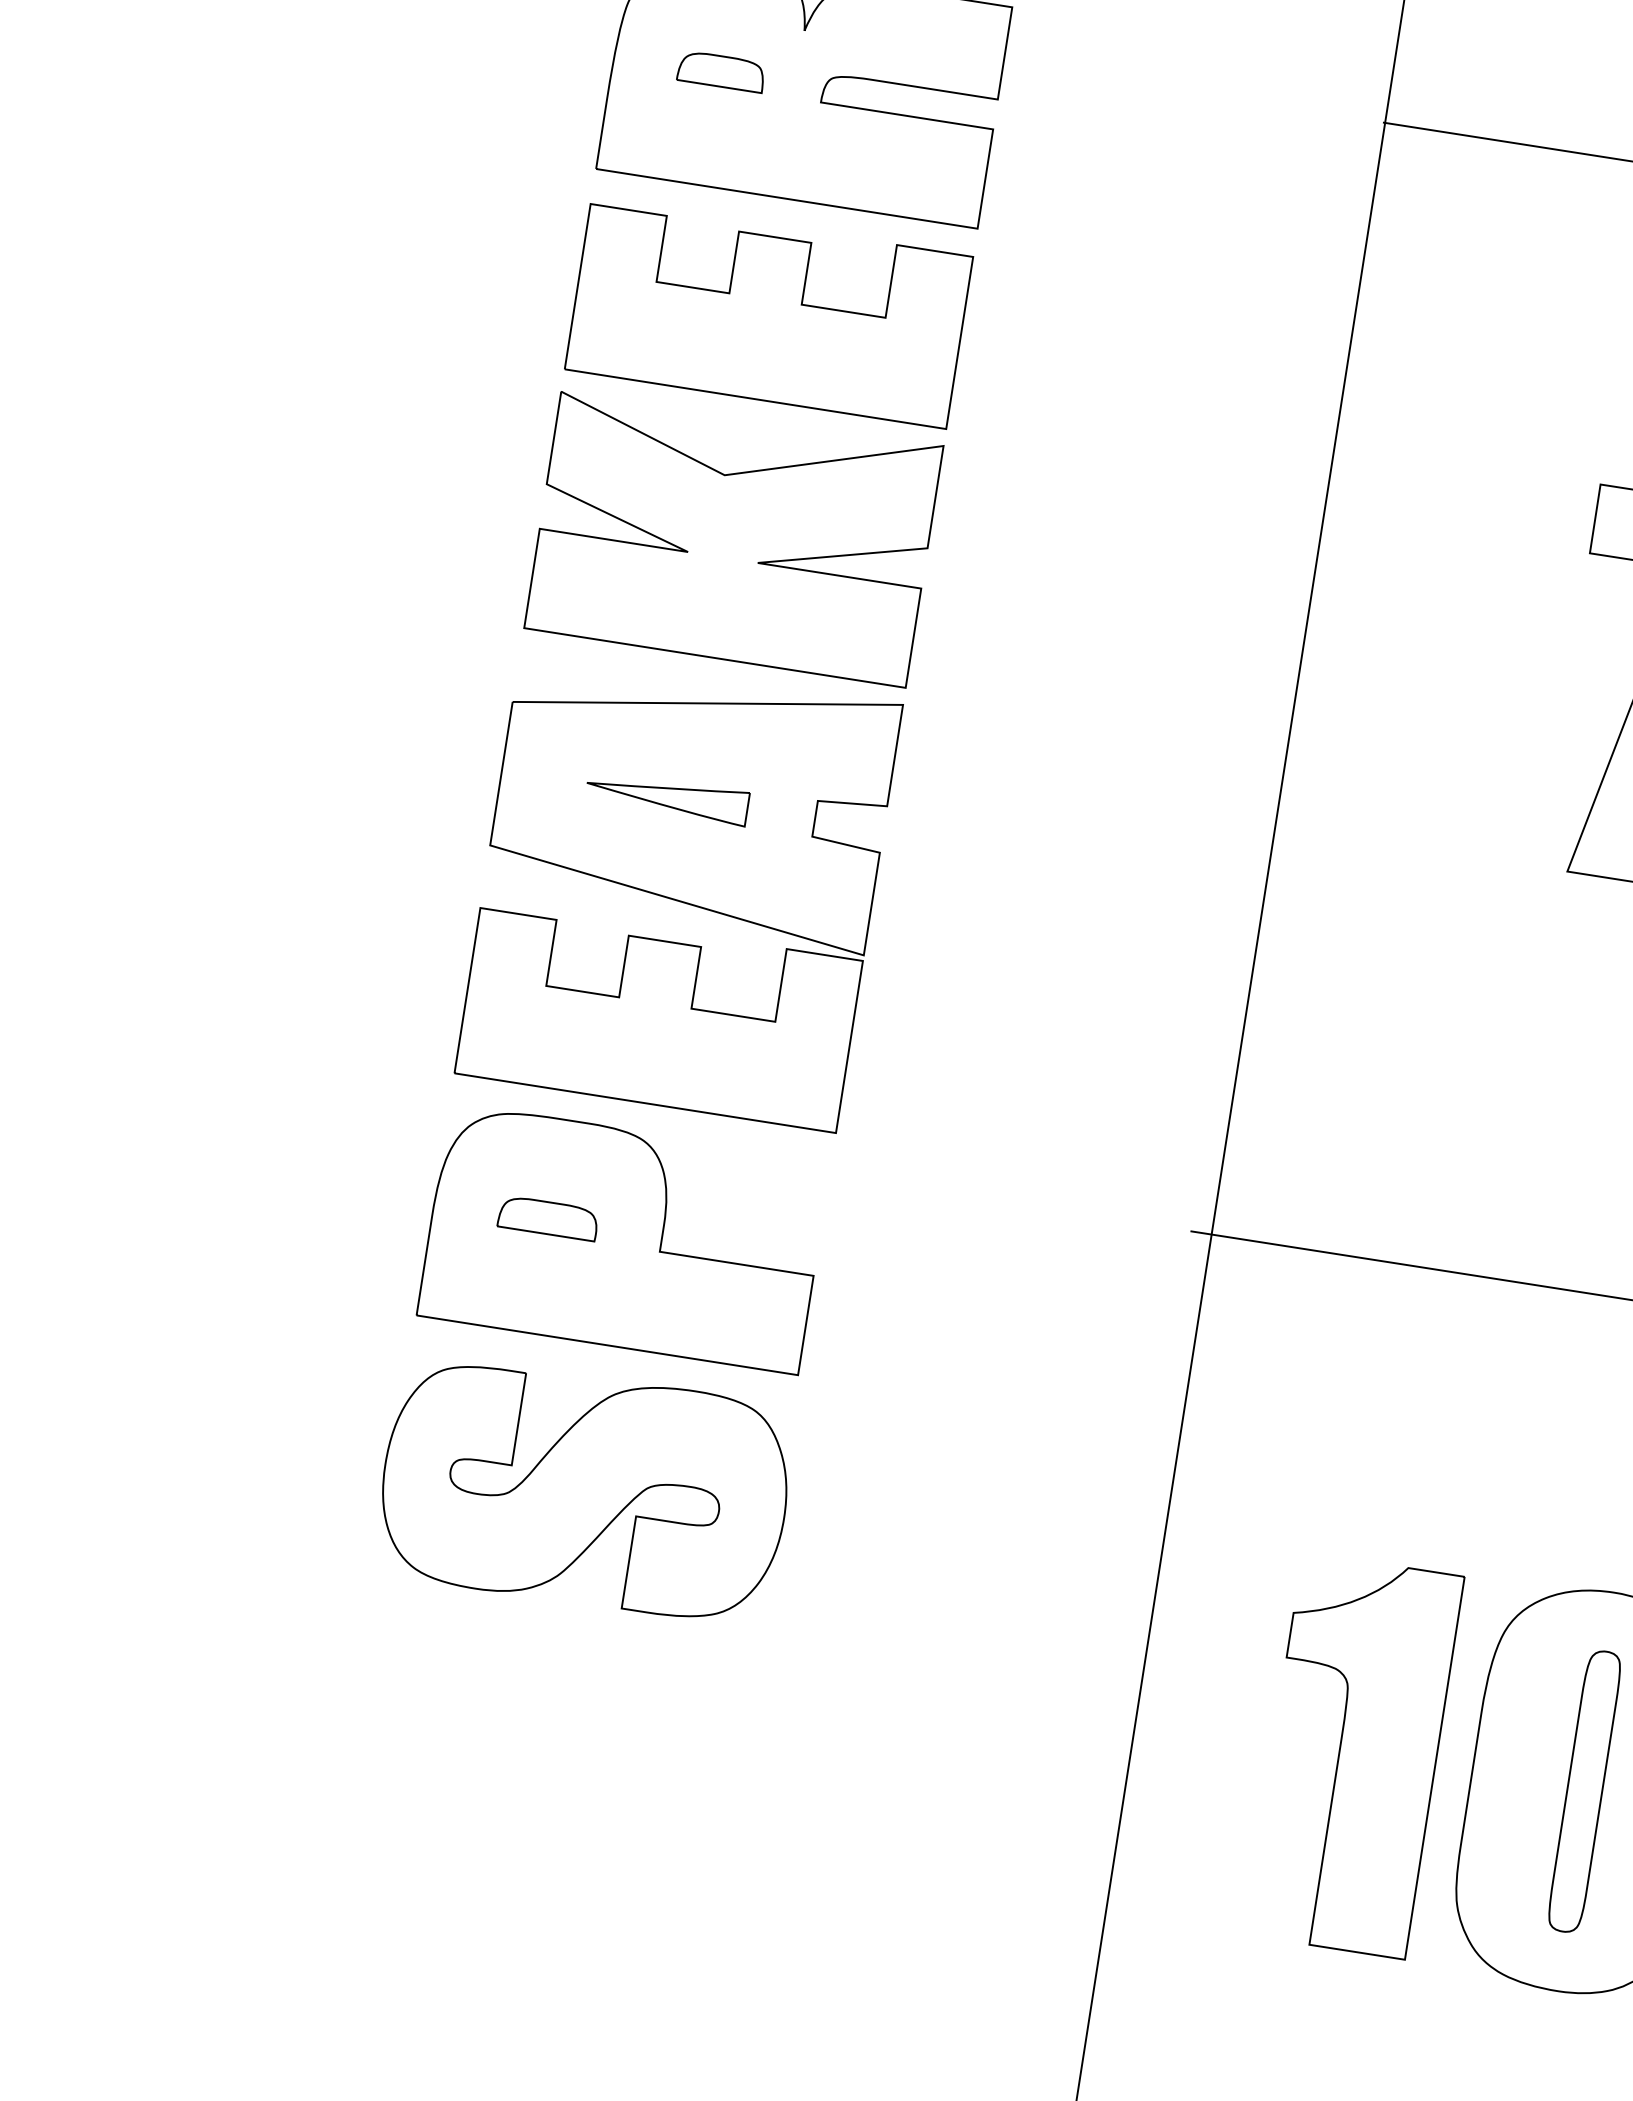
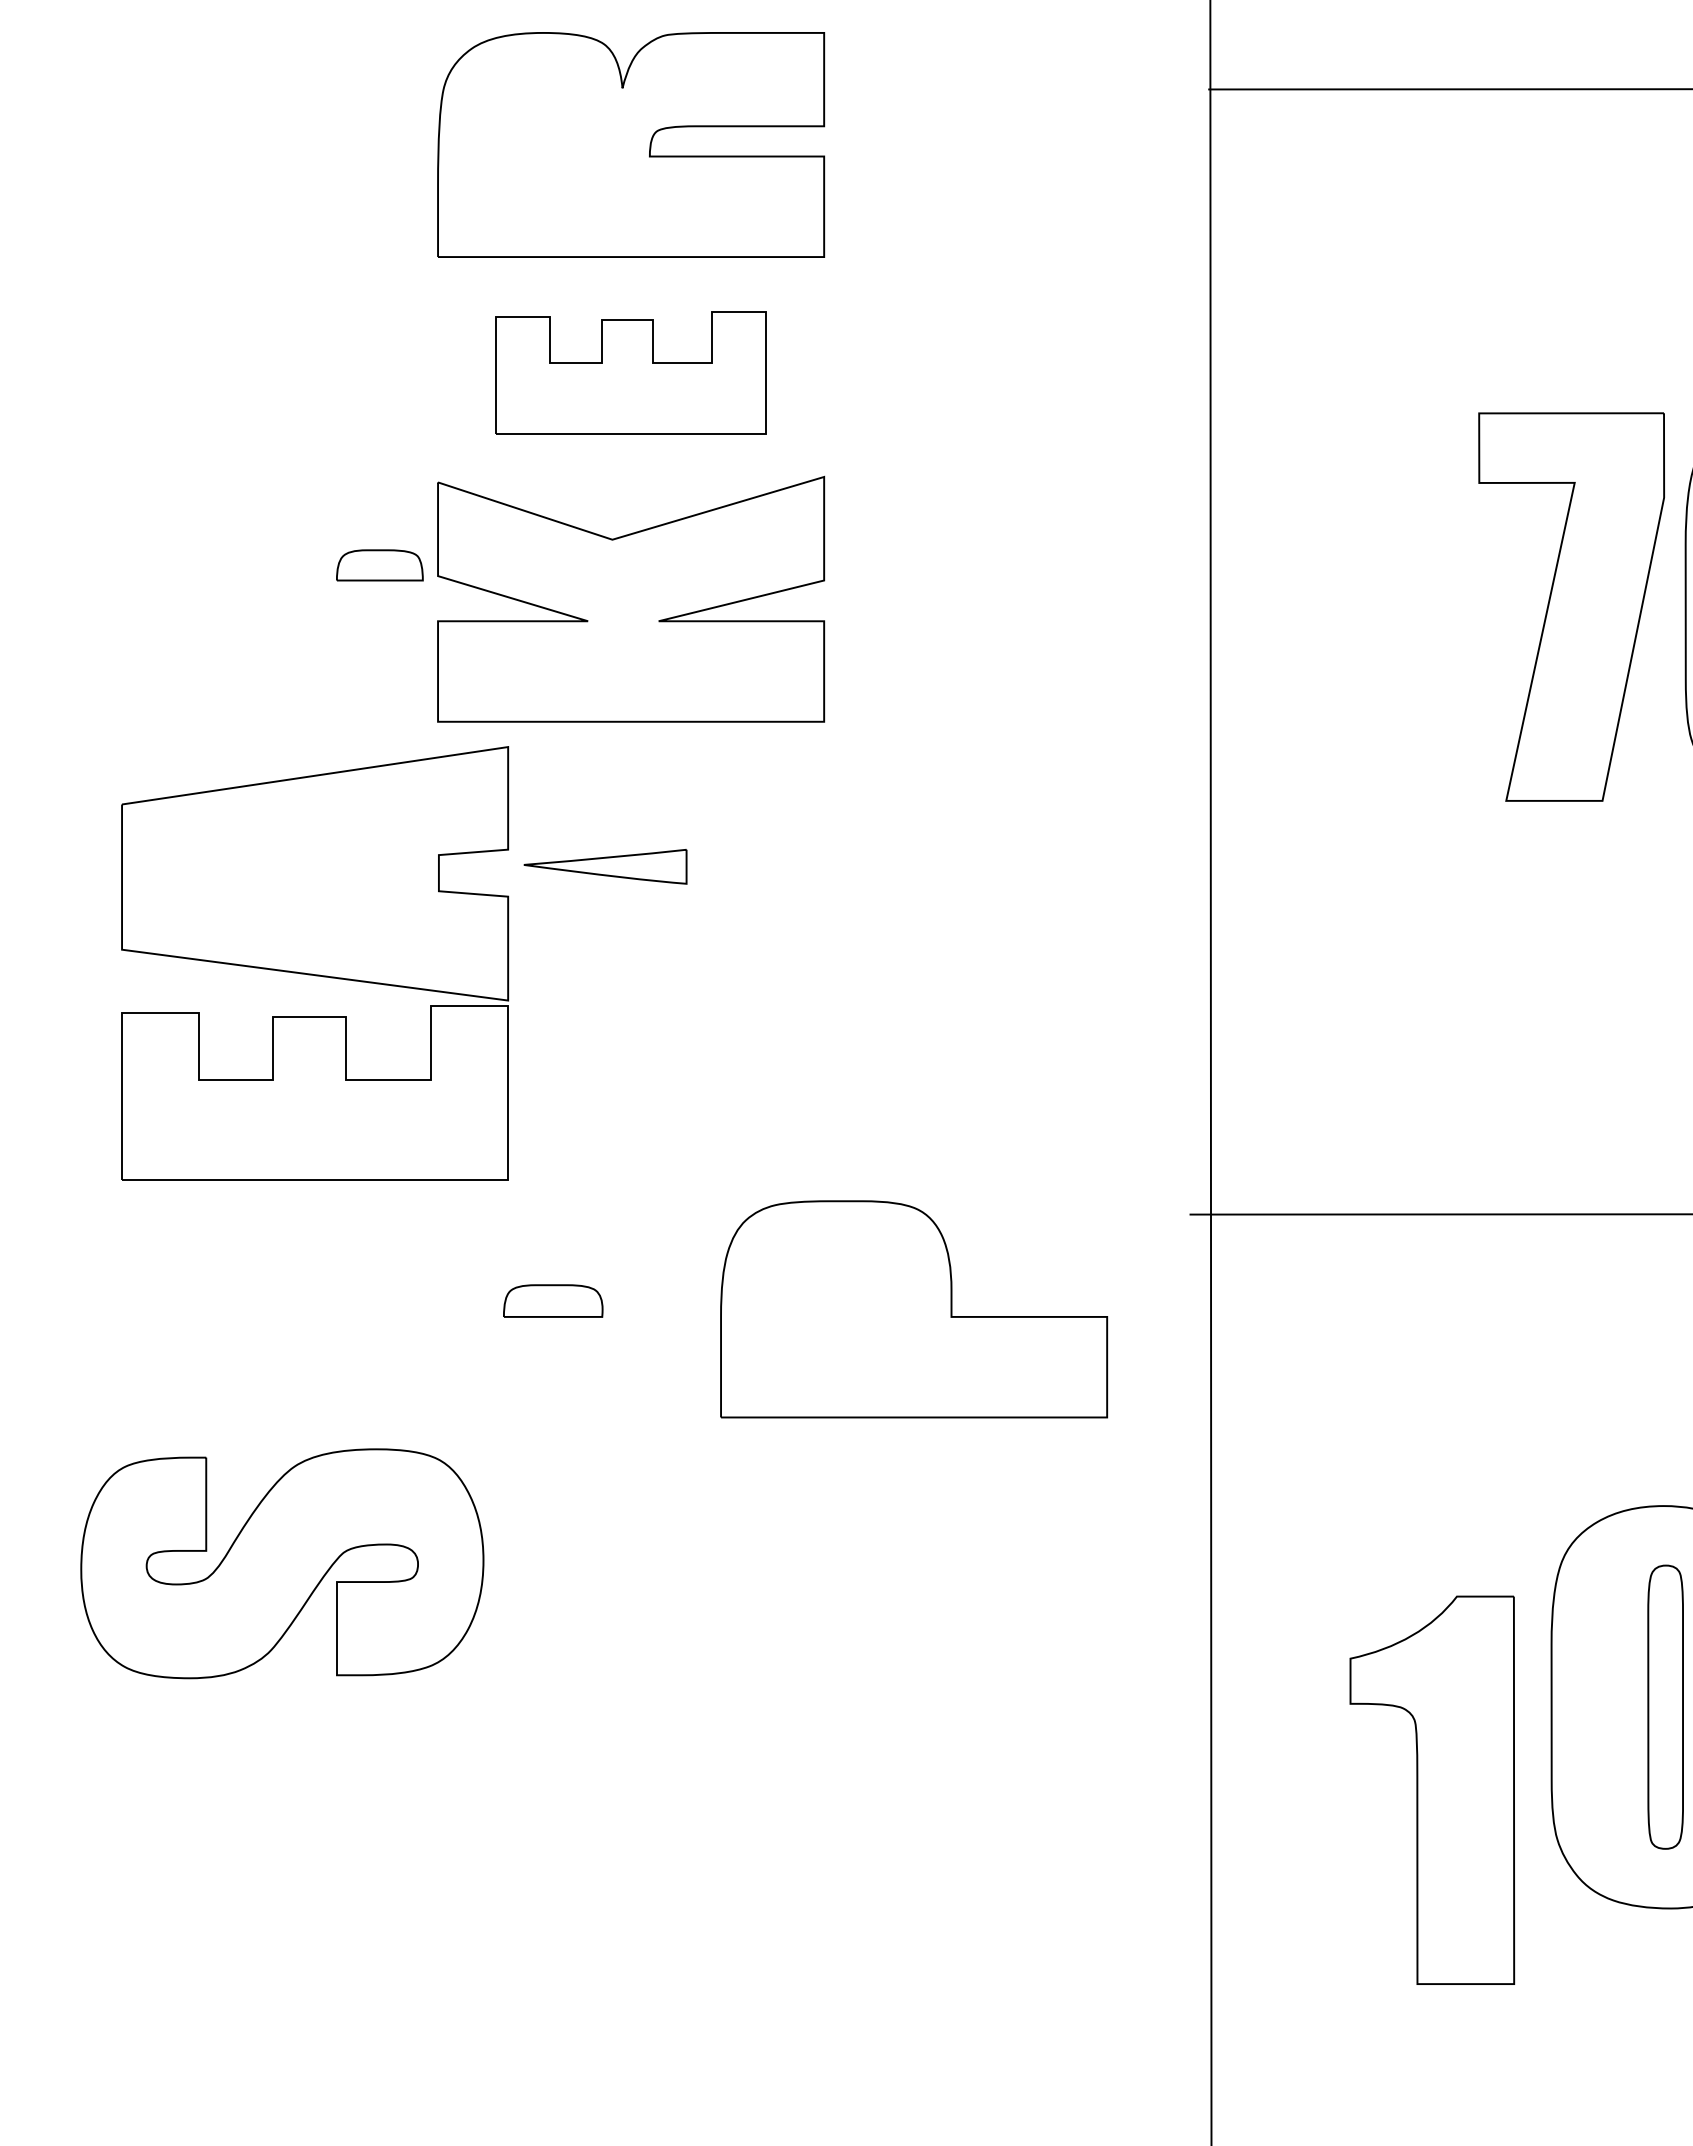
part: (721, 71) -> (379, 565), moved
part: (768, 312) -> (630, 372), size x0.7
part: (679, 888) -> (315, 963), moved
part: (624, 1238) -> (914, 1309), moved
part: (585, 1489) -> (282, 1563), moved
part: (1354, 1754) -> (1432, 1789), moved

